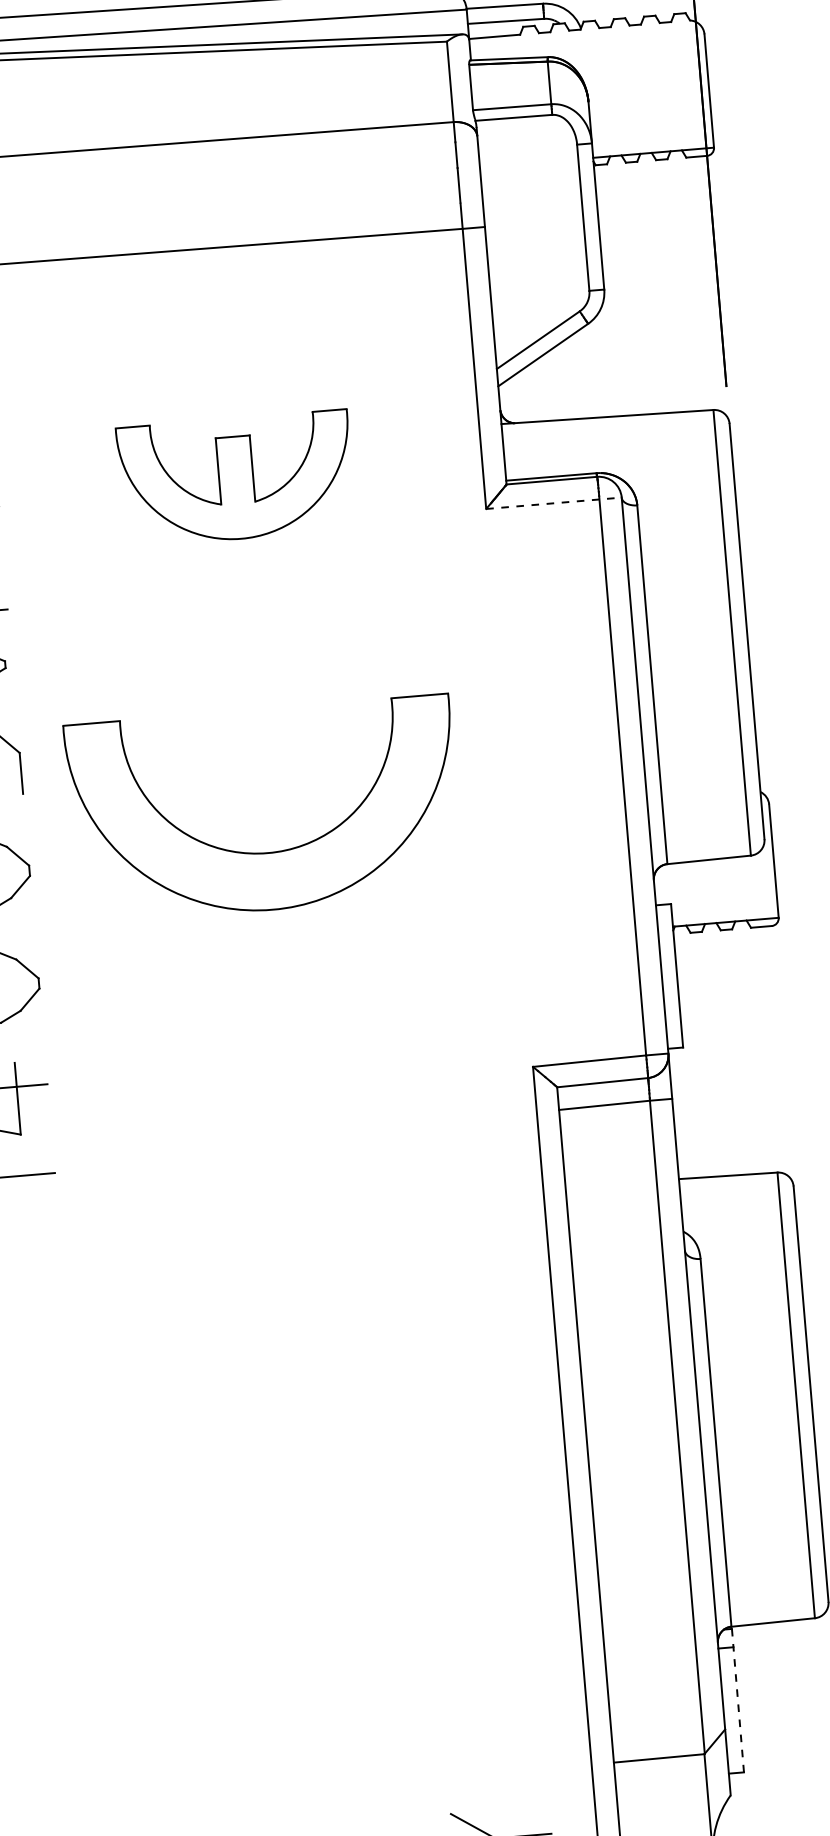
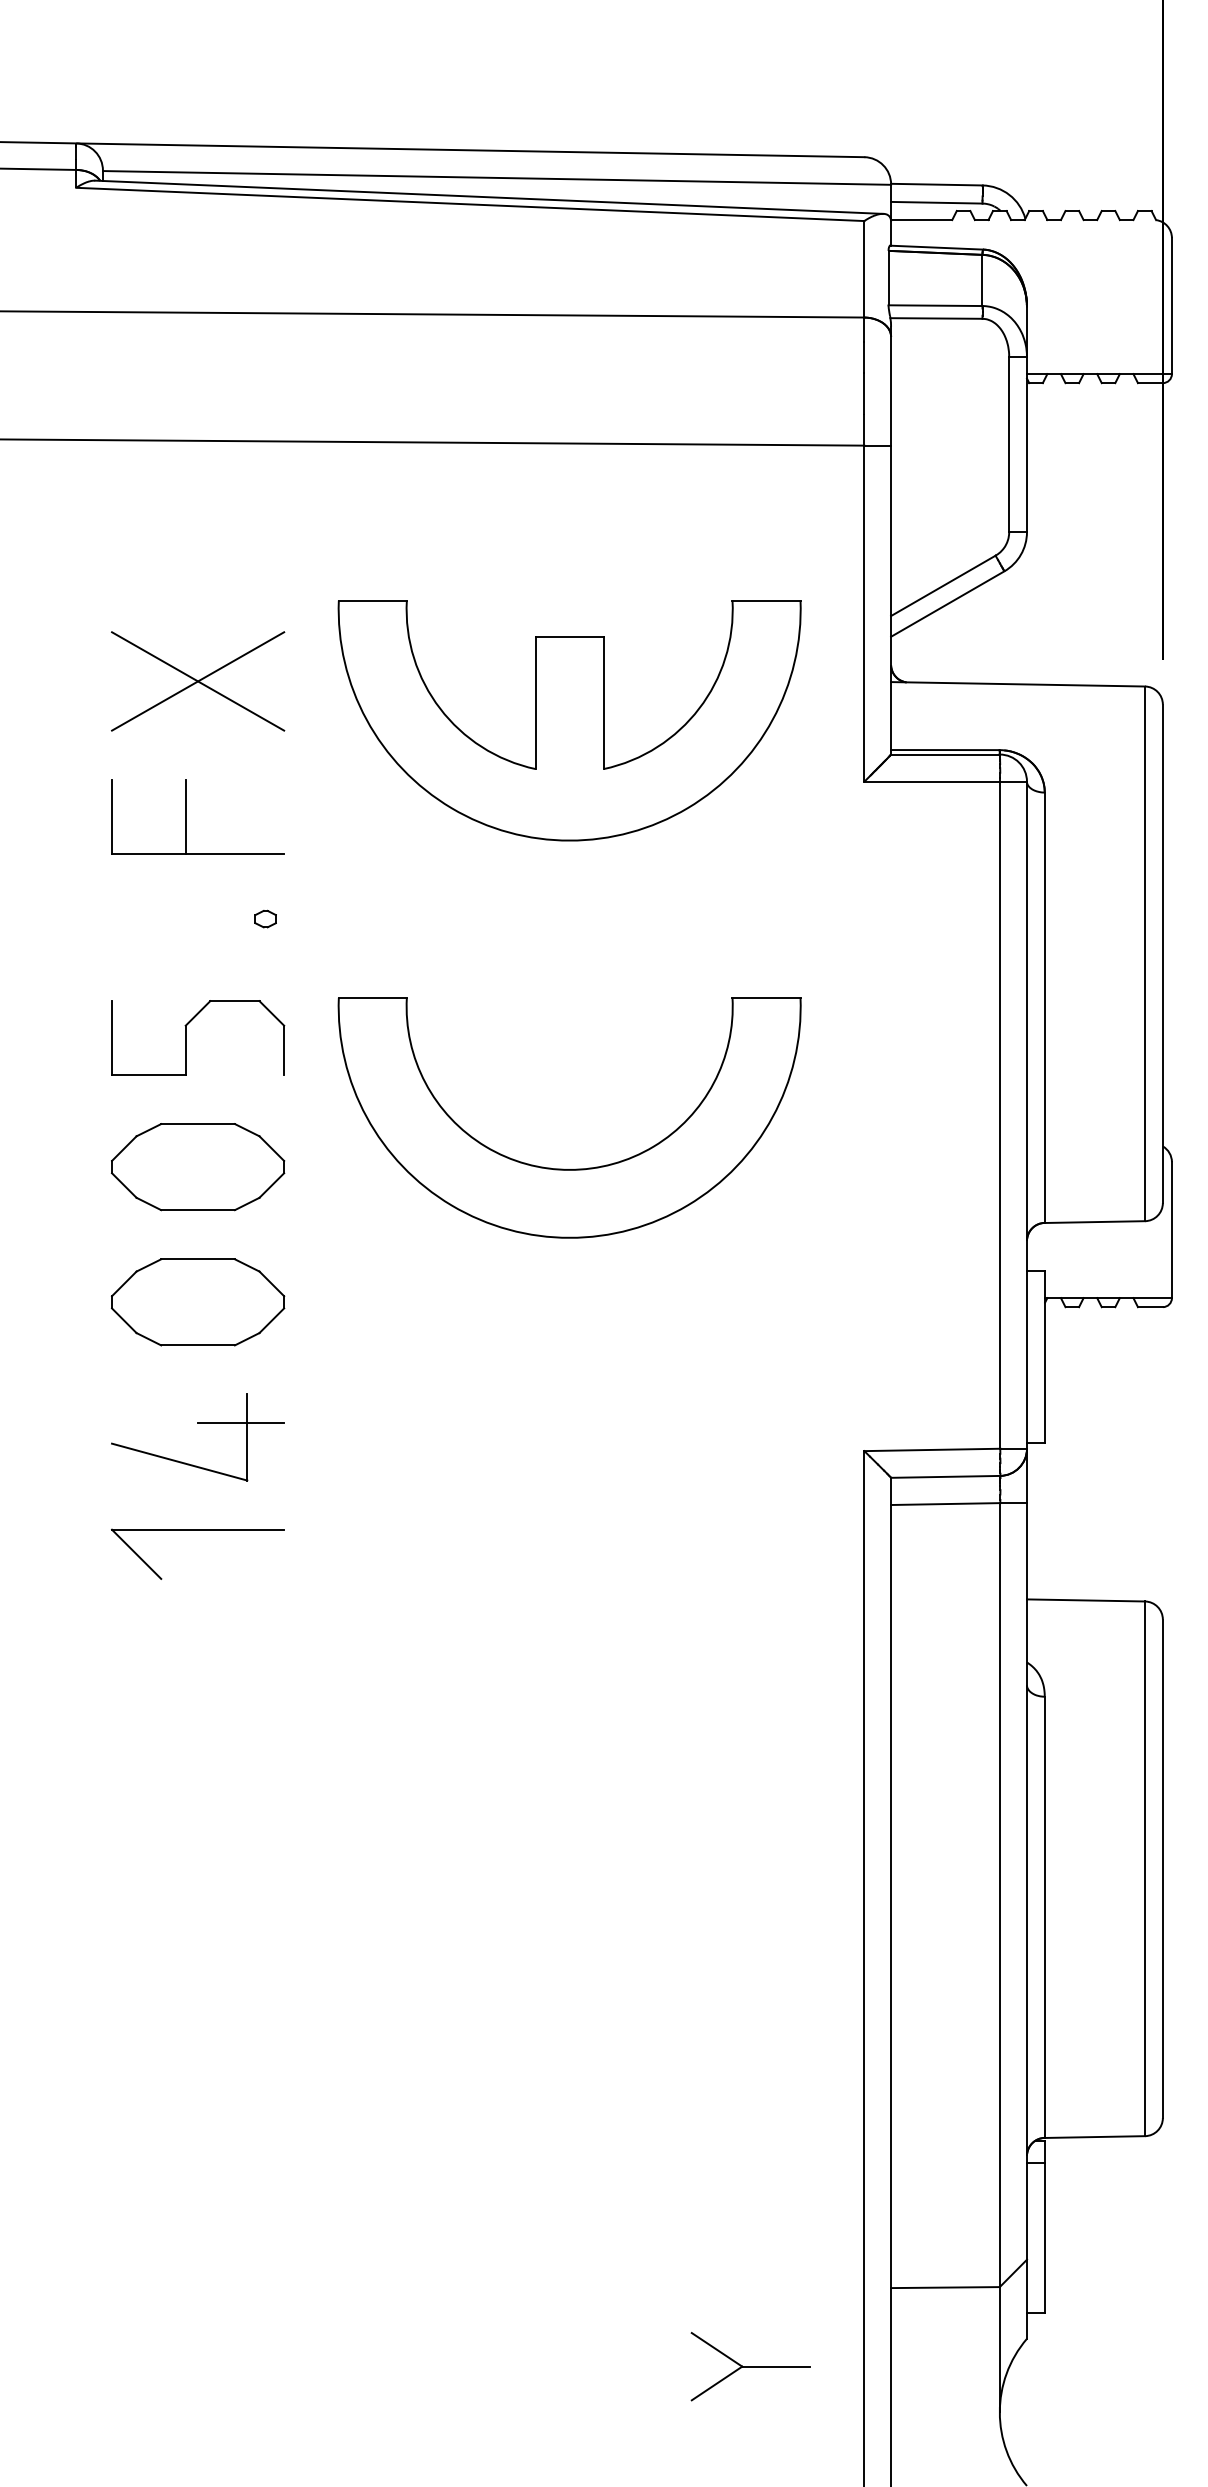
part: (236, 478) -> (569, 720), size x1.67
line: (554, 503) -> (946, 781), dashed -> solid
line: (738, 1701) -> (1045, 2227), dashed -> solid

